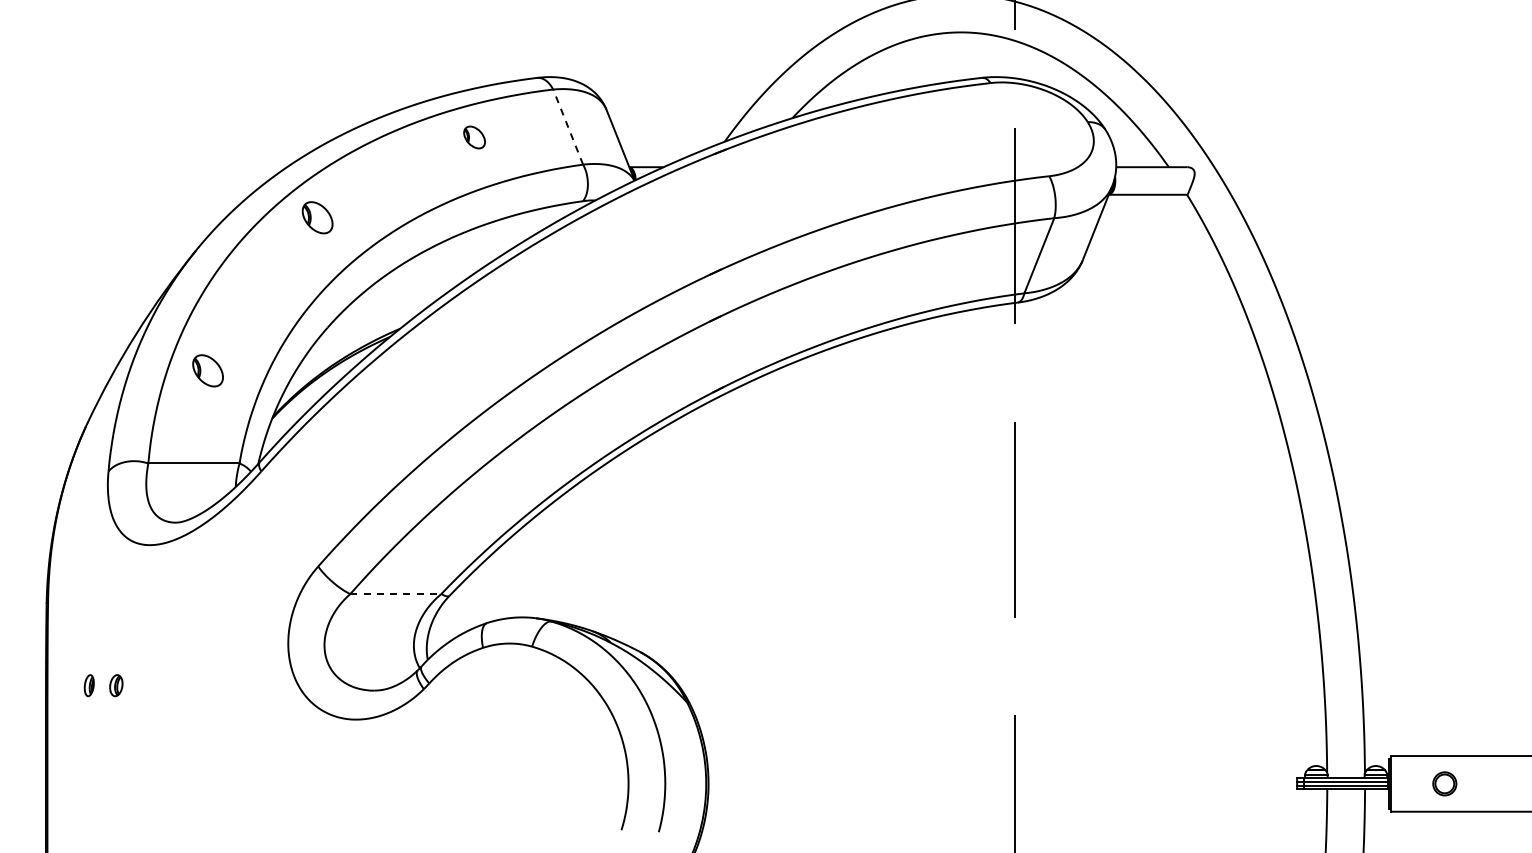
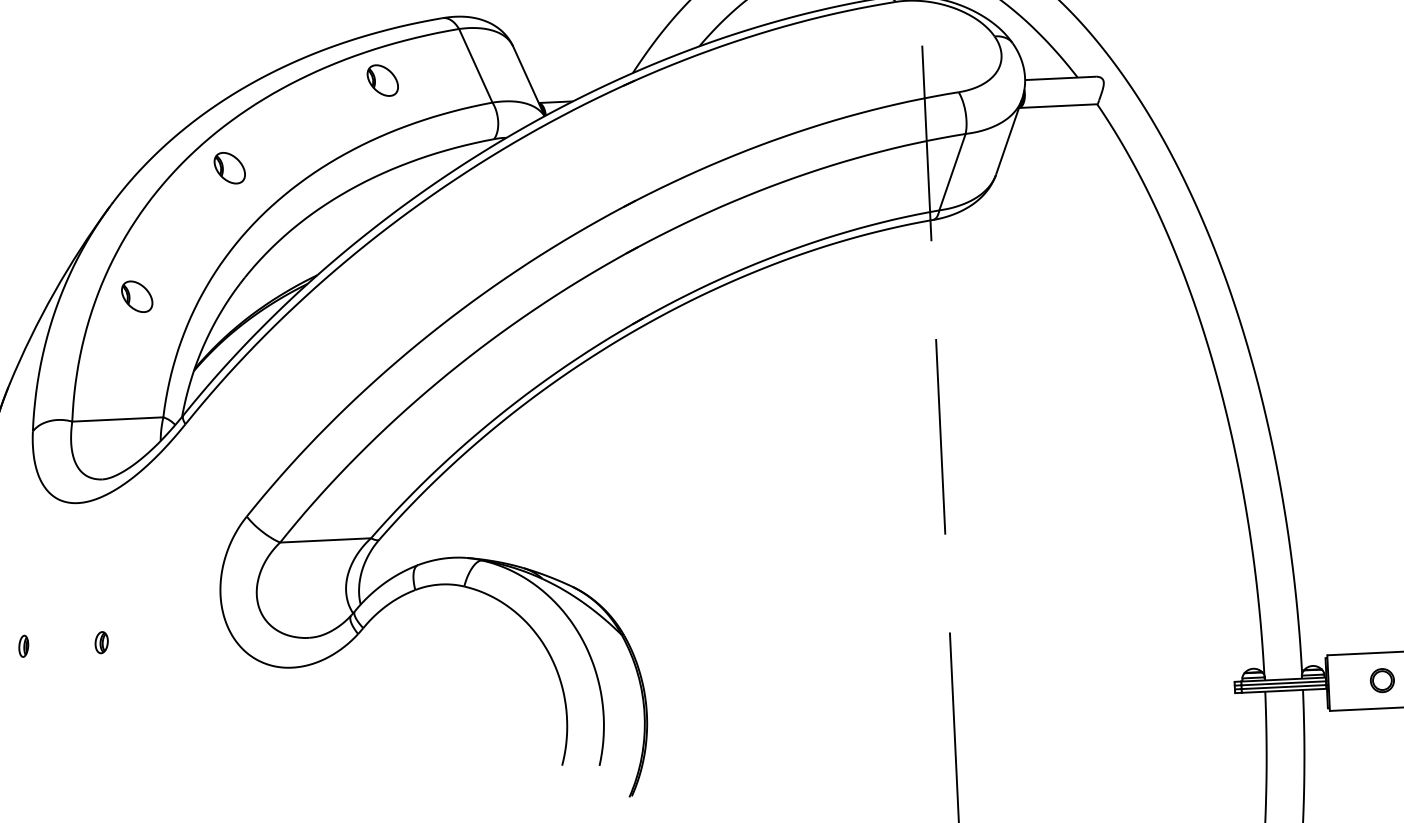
line: (567, 126) -> (475, 65), dashed -> solid
part: (474, 137) -> (382, 80), size x1.43
part: (207, 370) -> (136, 296), moved
line: (396, 594) -> (326, 540), dashed -> solid
part: (116, 685) -> (101, 642), moved

